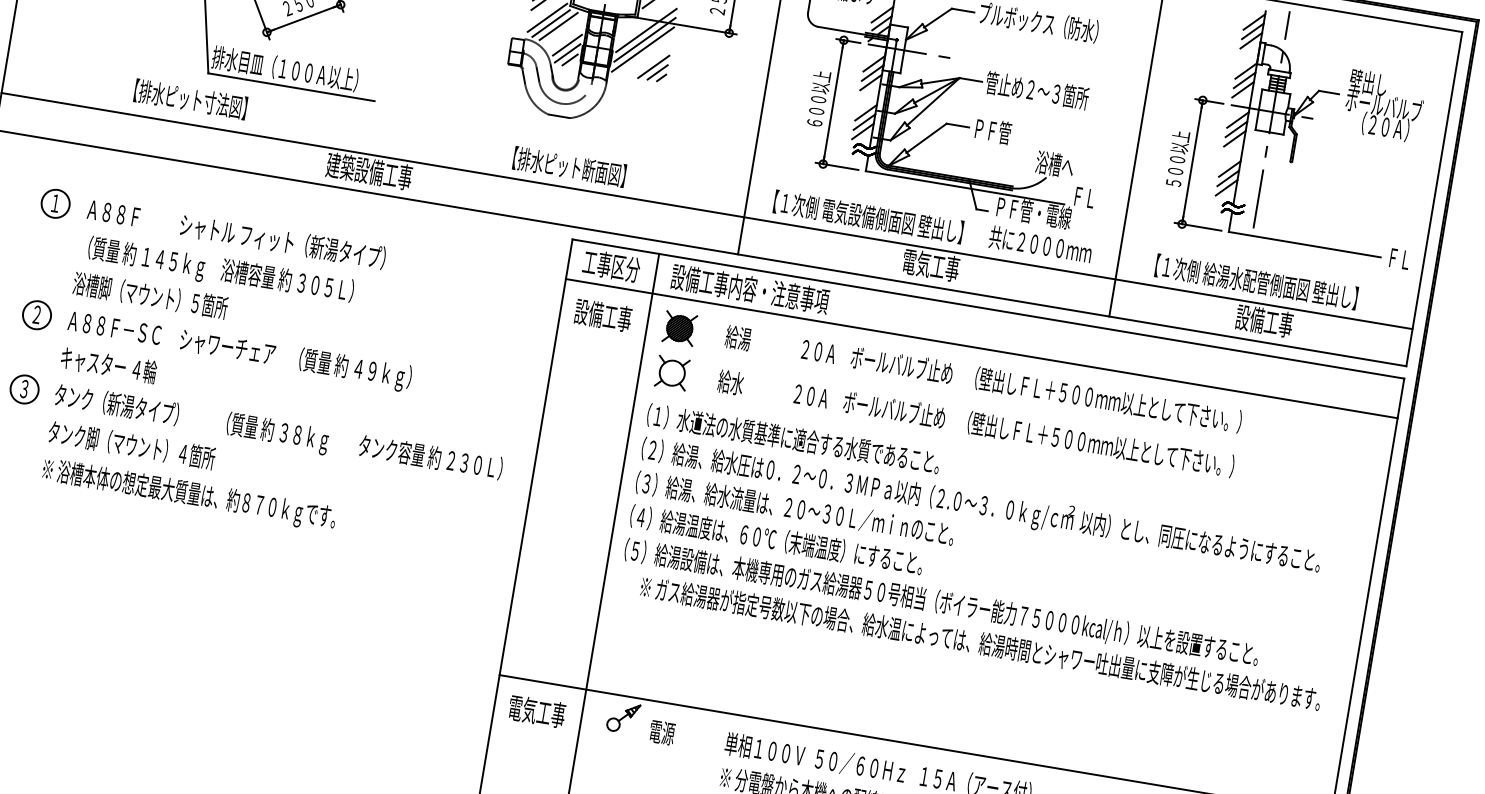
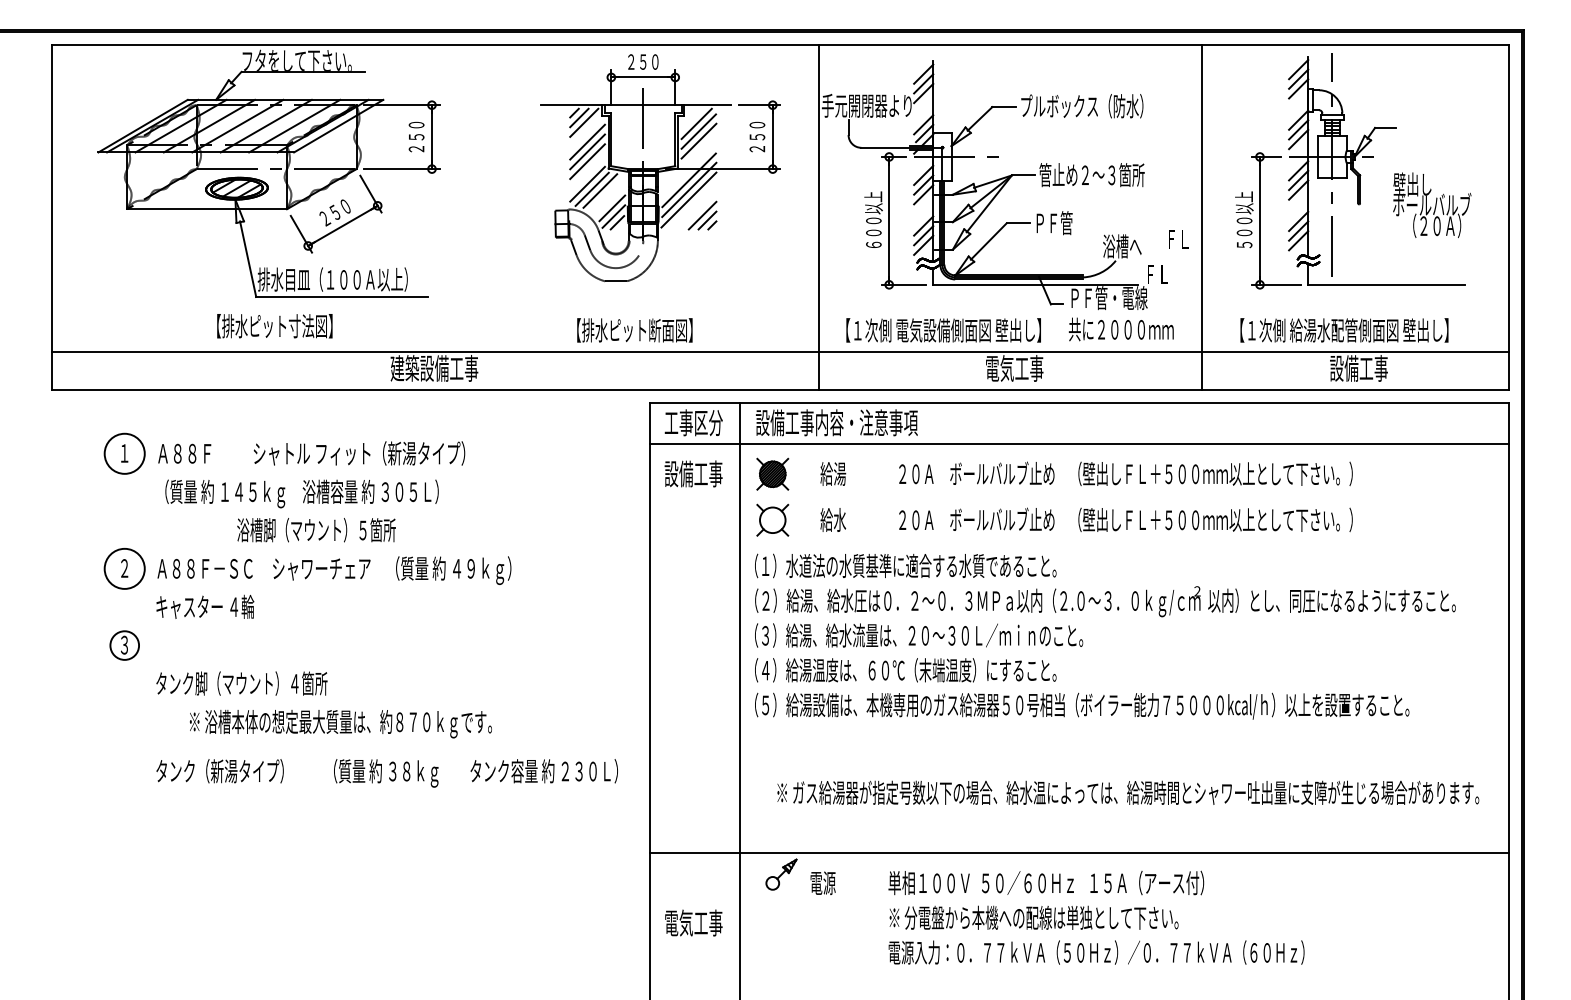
text: (190, 99) -> (274, 326), moved
text: (1384, 105) -> (1432, 204), moved
circle: (55, 203) -> (124, 453), size x1.4
text: (1399, 259) -> (1178, 239), moved
part: (150, 296) -> (316, 530), moved
circle: (36, 314) -> (124, 568), size x1.4
text: (277, 433) -> (386, 773), moved
text: (188, 495) -> (340, 724), moved
text: (981, 643) -> (1128, 792), moved
text: (536, 711) -> (693, 922), moved

